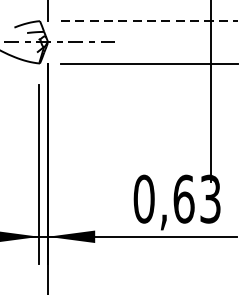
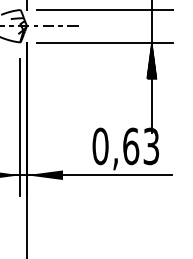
line: (149, 20) -> (104, 9), dashed -> solid
hatch: (210, 87) -> (151, 60), added

